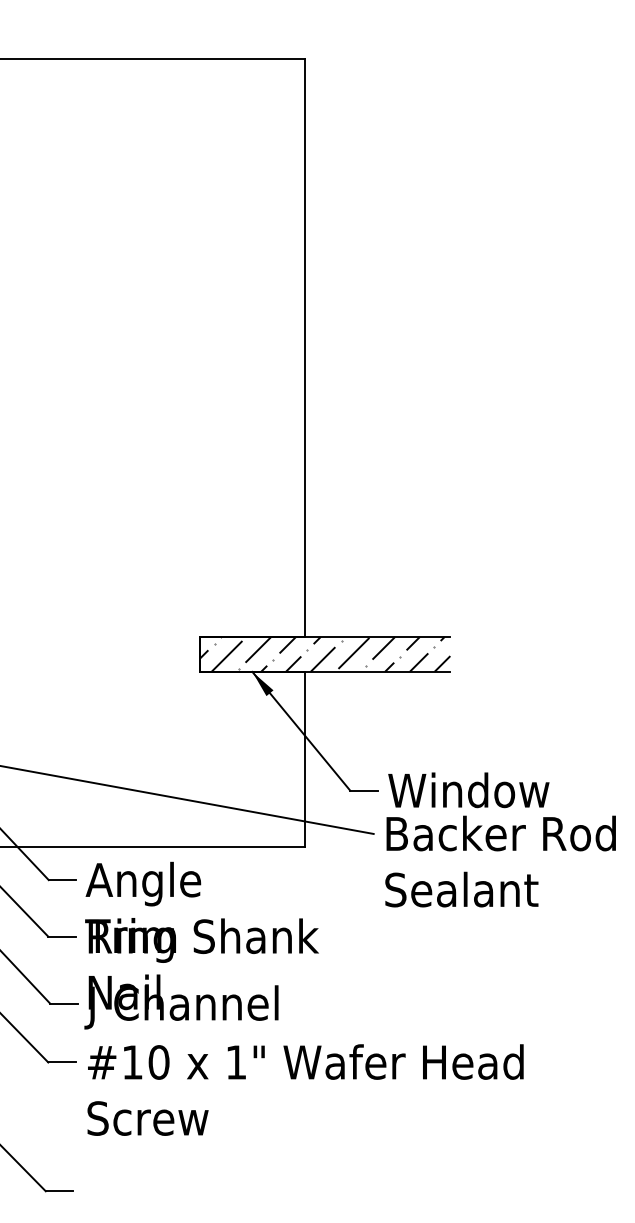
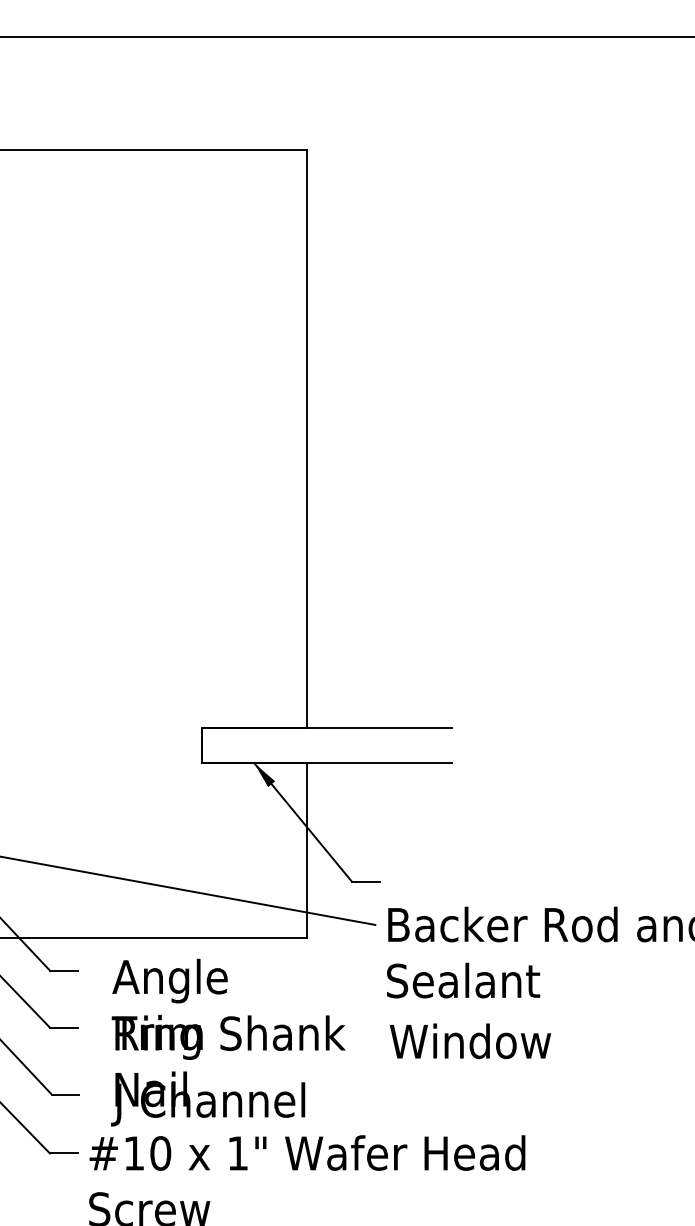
hatch: (324, 654) -> (326, 745), removed
text: (468, 790) -> (470, 1041), moved
text: (201, 945) -> (228, 1042), moved

